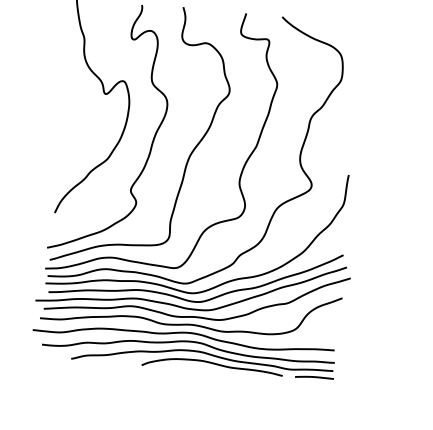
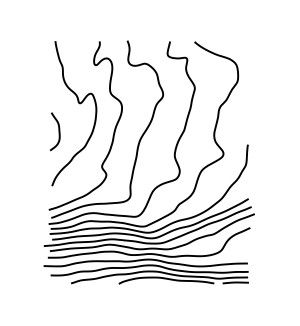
curve: (70, 133) -> (58, 131), added

